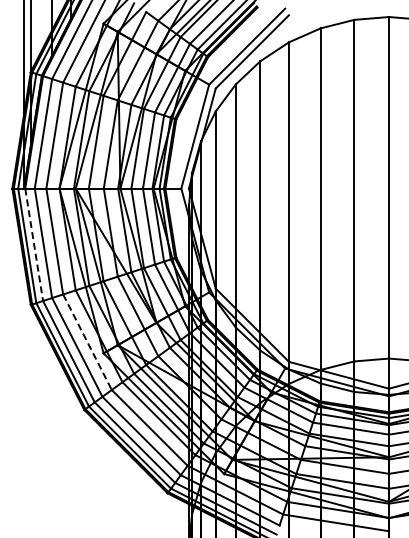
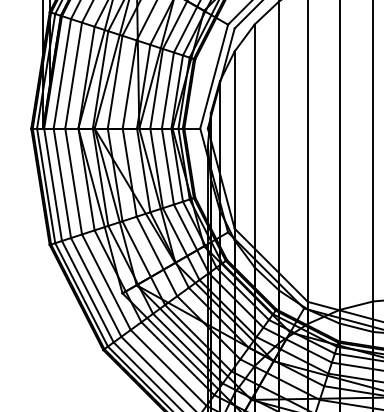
line: (34, 244) -> (53, 184), dashed -> solid
line: (87, 342) -> (106, 282), dashed -> solid

